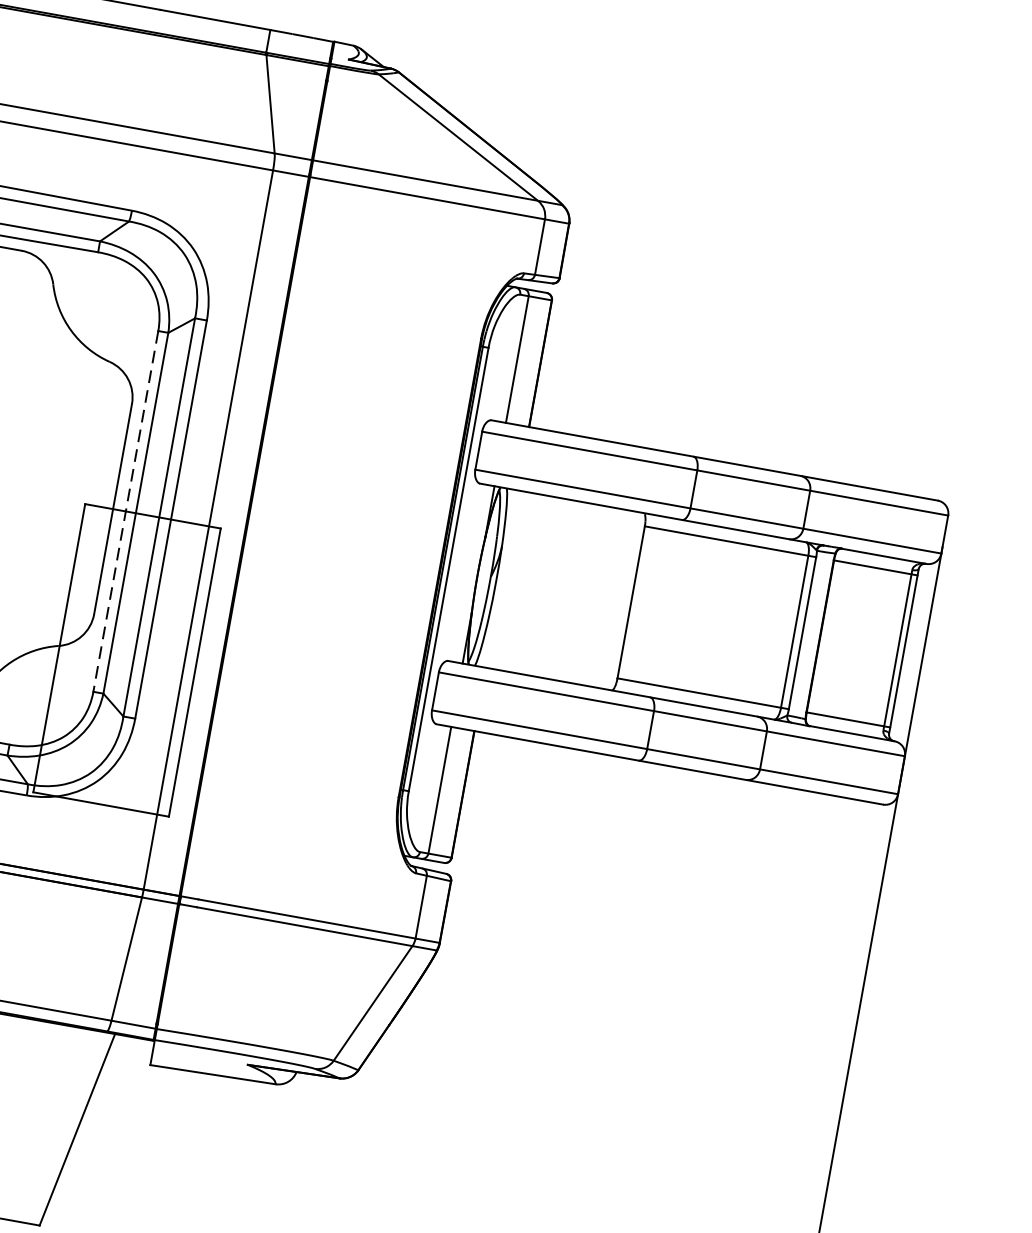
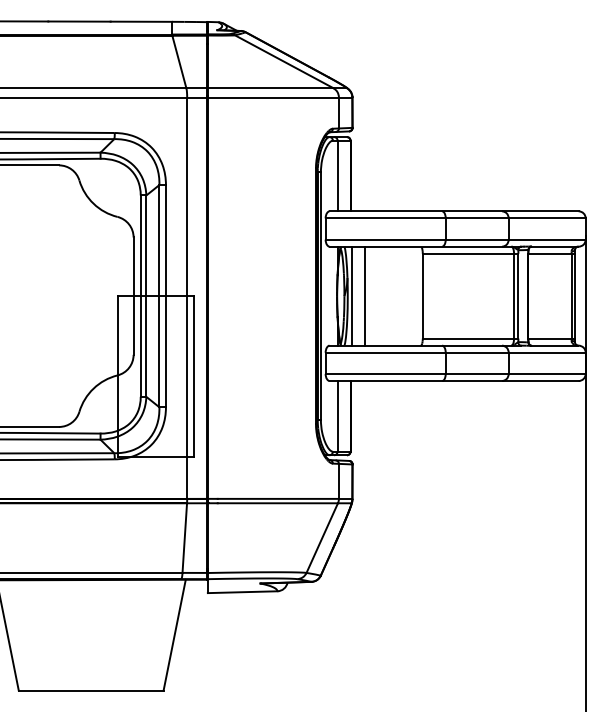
line: (125, 511) -> (140, 296), dashed -> solid
line: (503, 578) -> (351, 295), added
line: (528, 582) -> (365, 295), added

